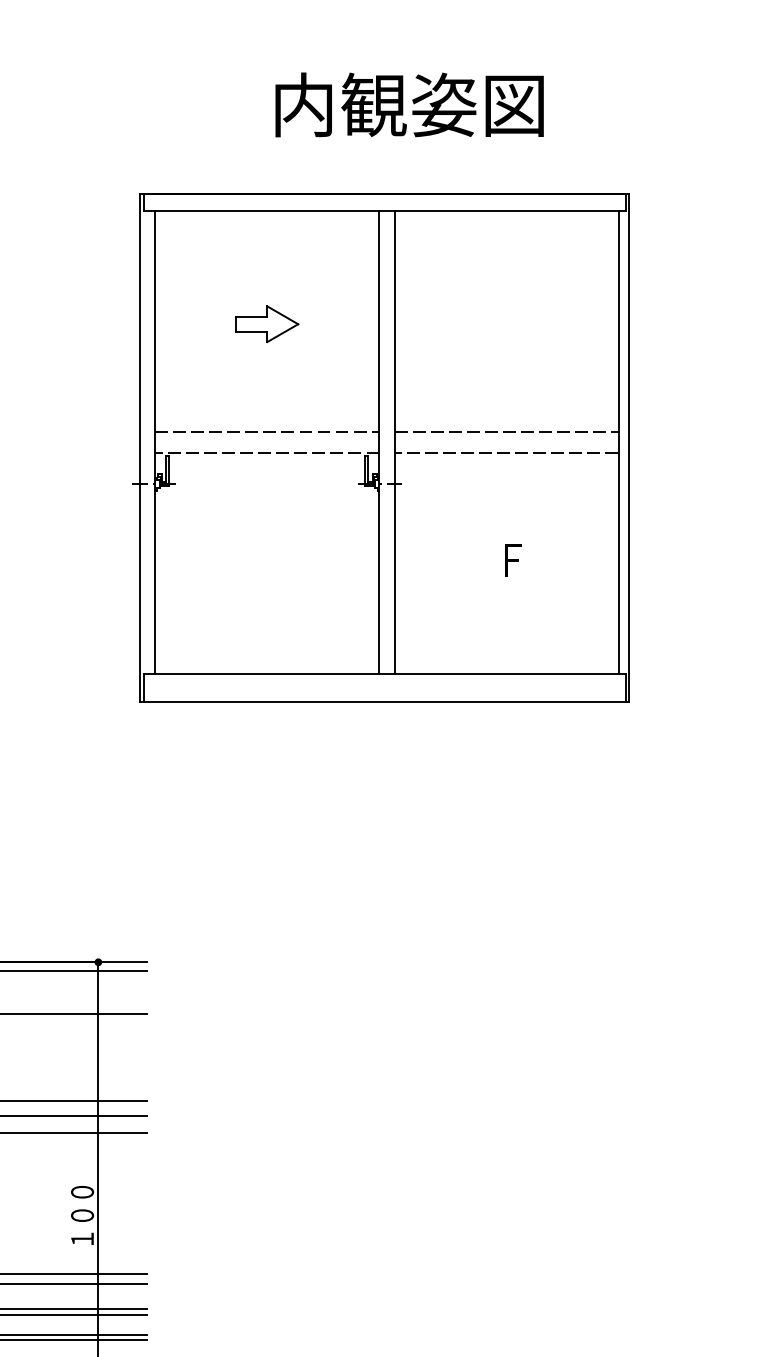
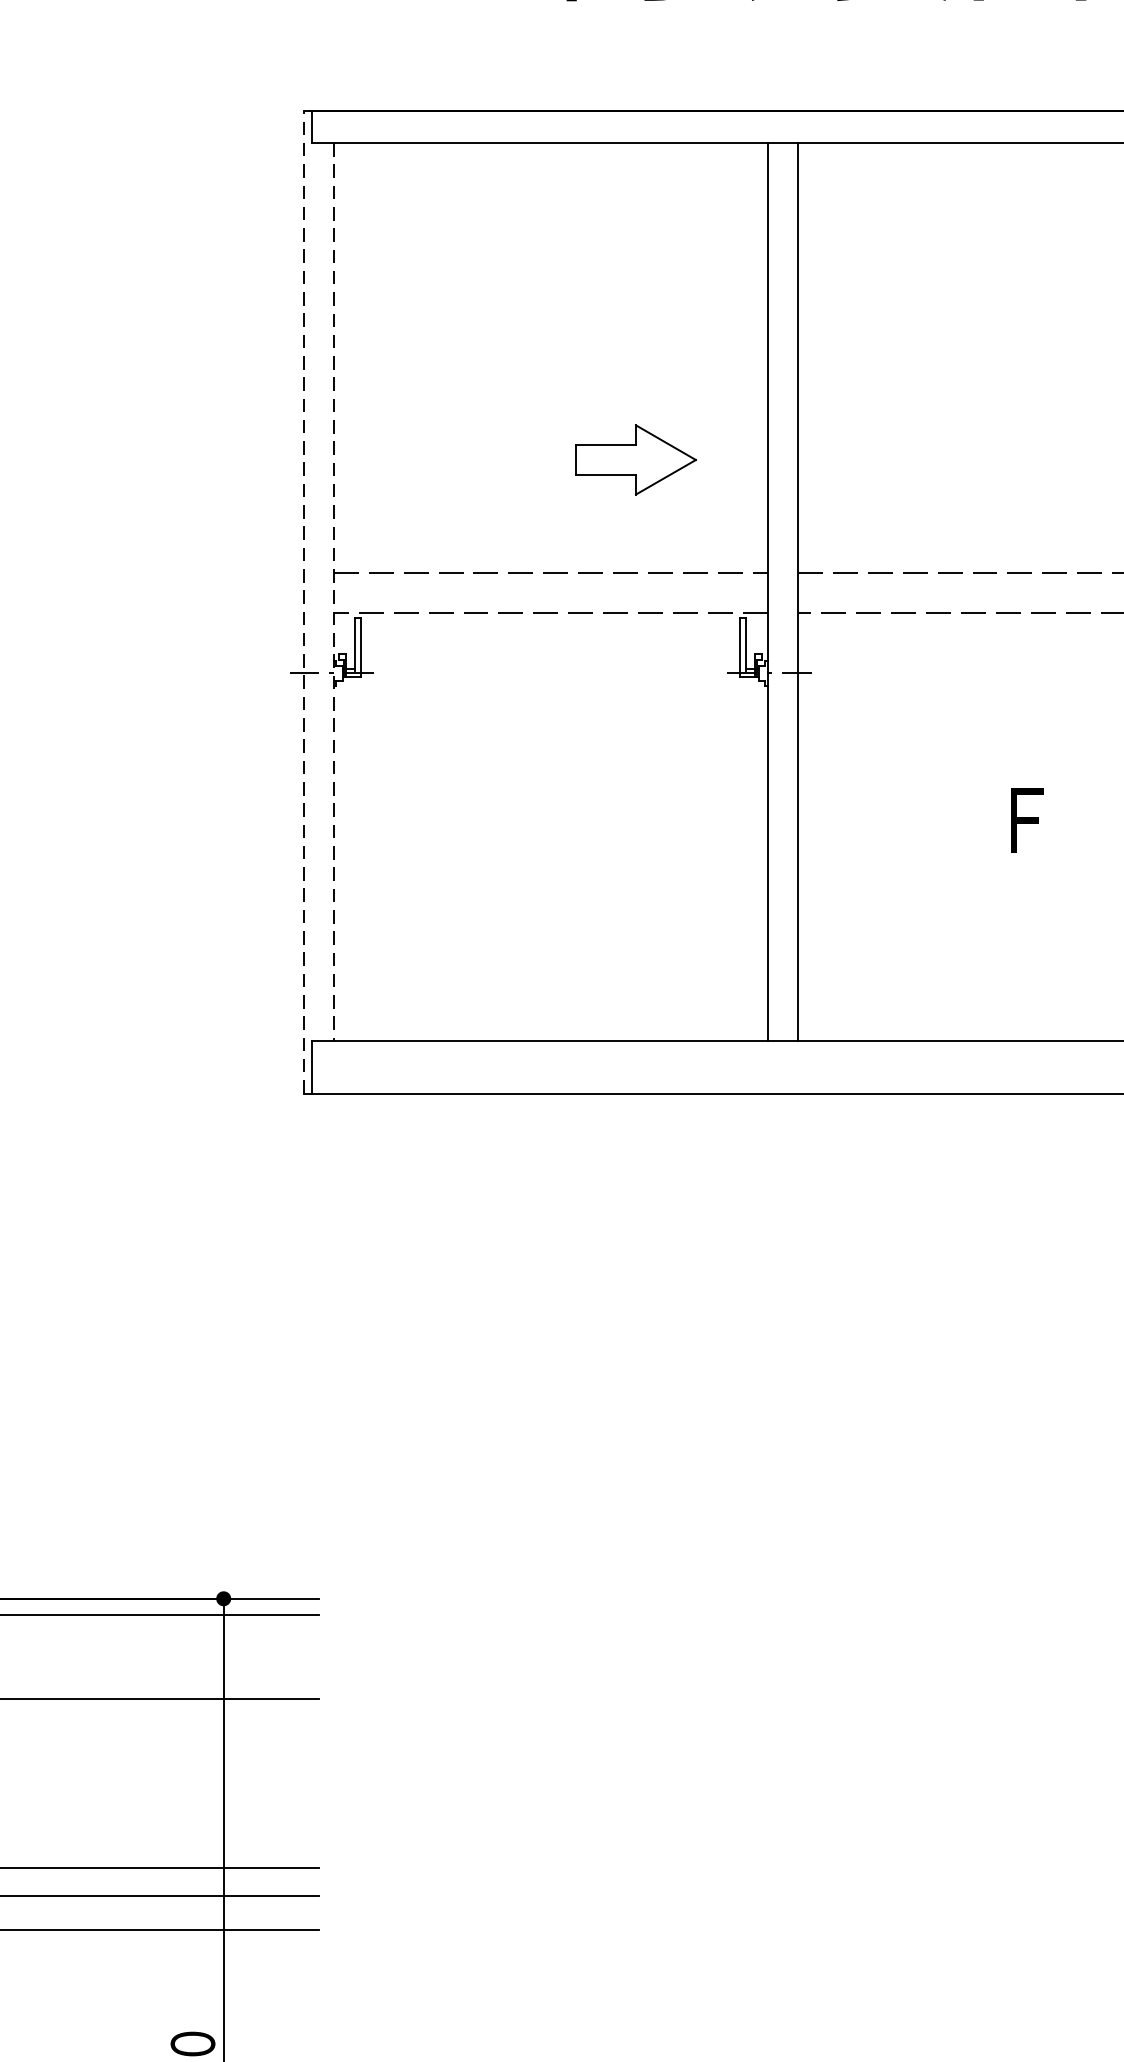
part: (267, 324) -> (636, 460), moved
line: (155, 442) -> (334, 592), solid -> dashed
line: (139, 447) -> (303, 601), solid -> dashed

